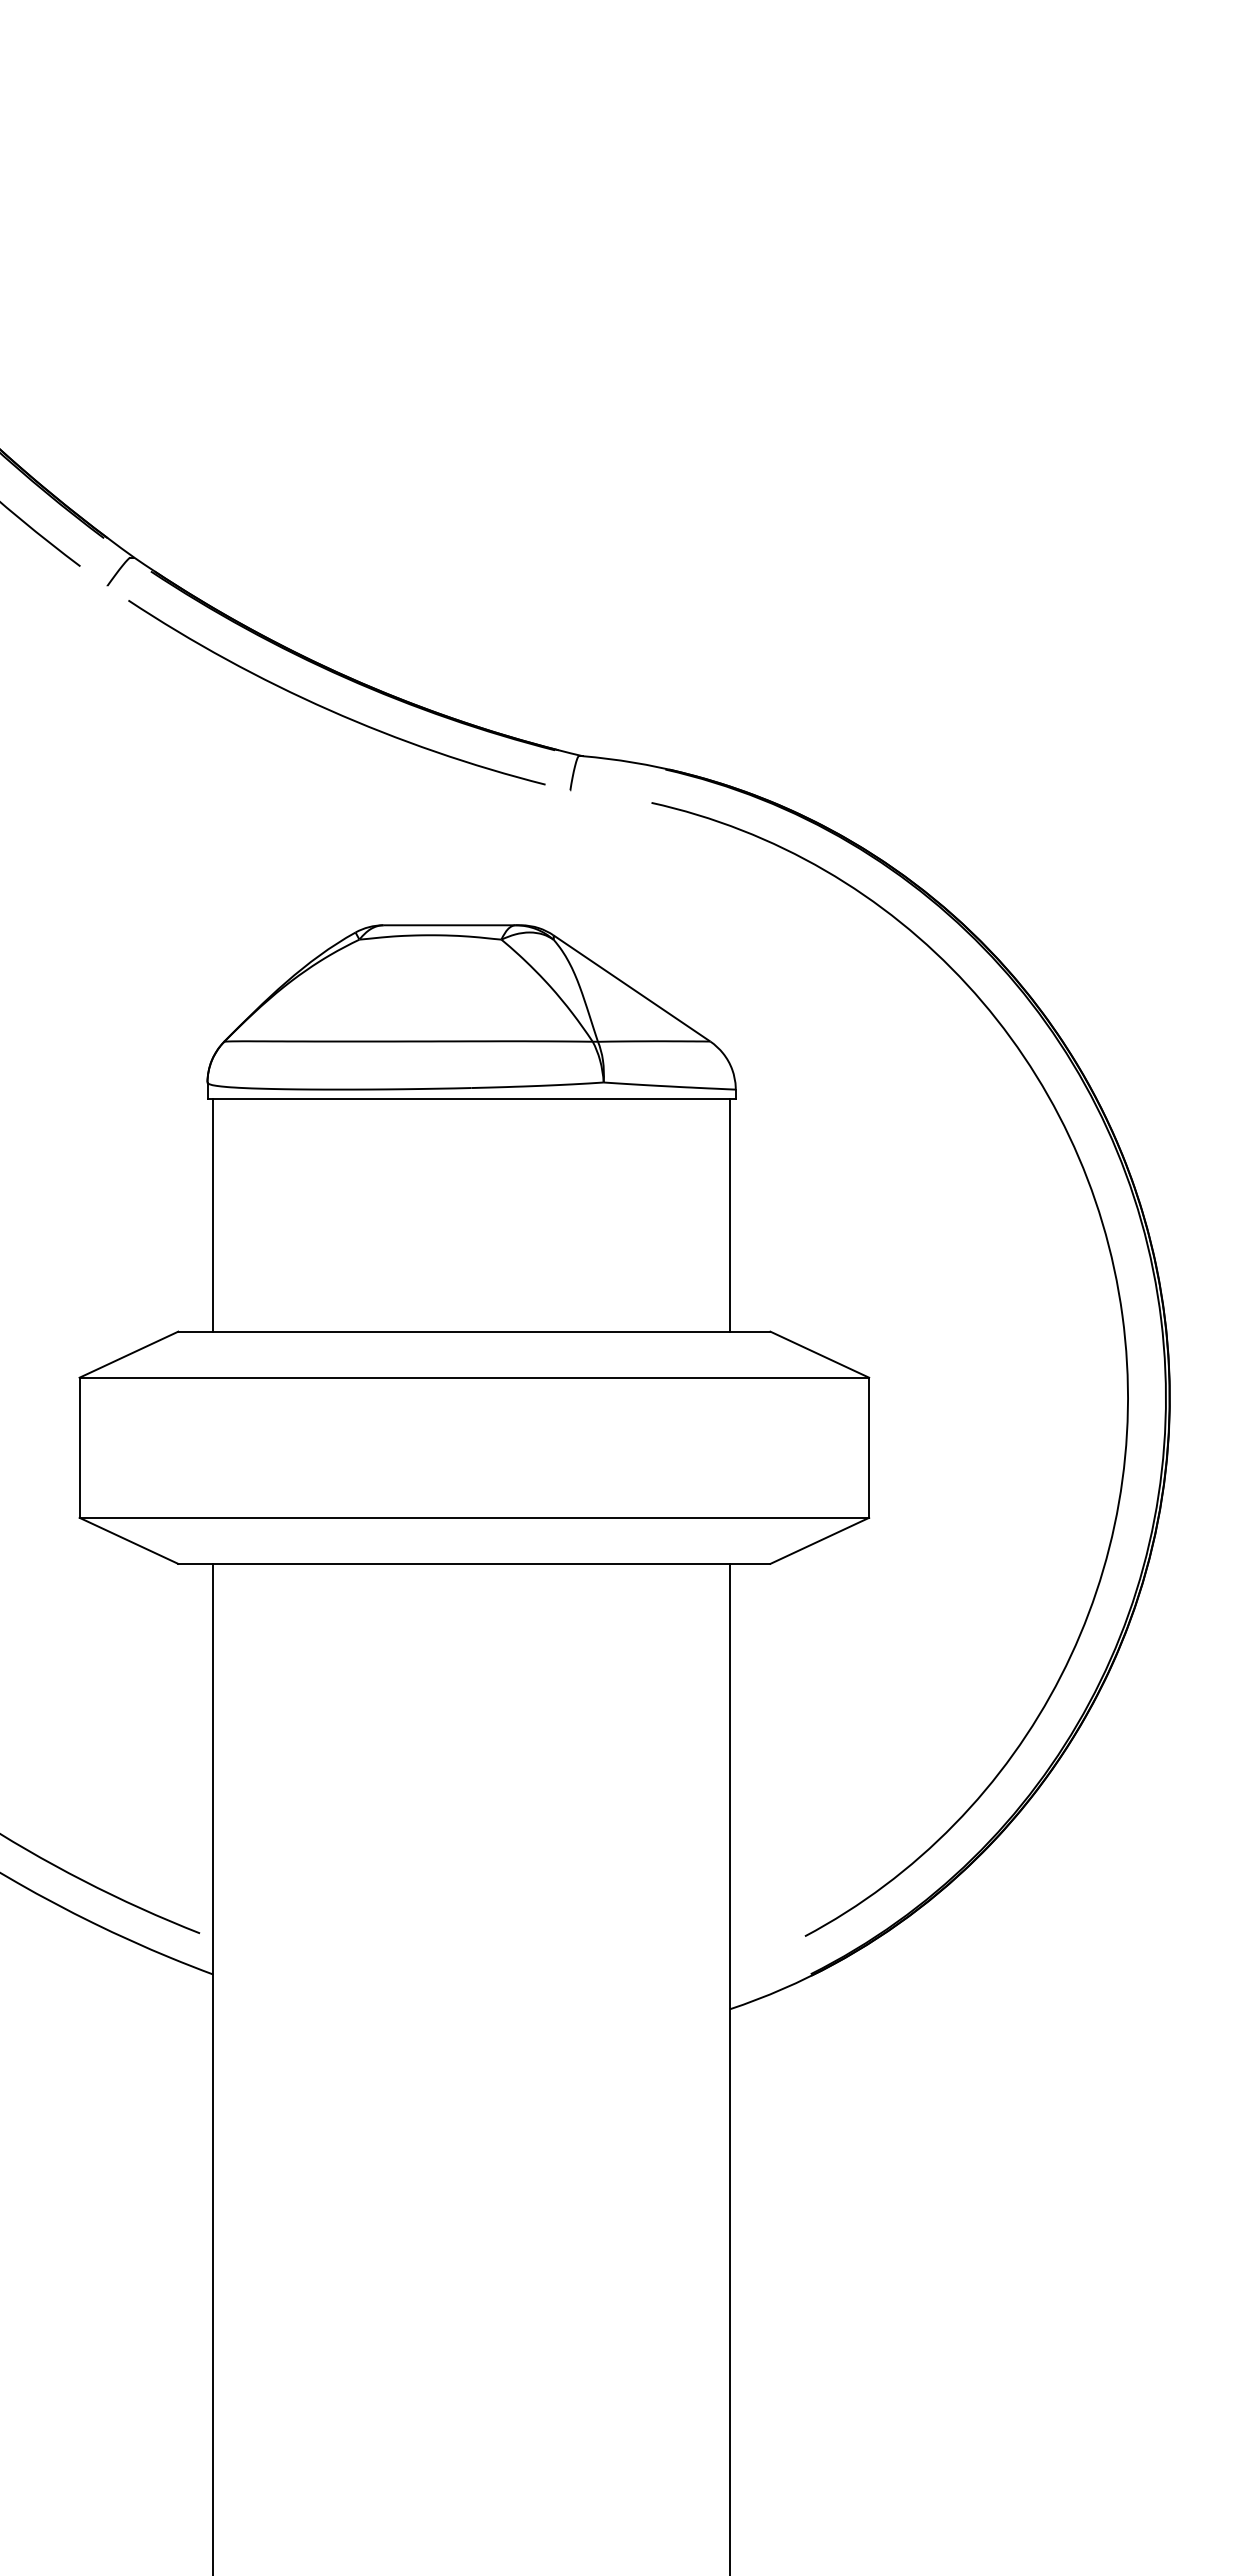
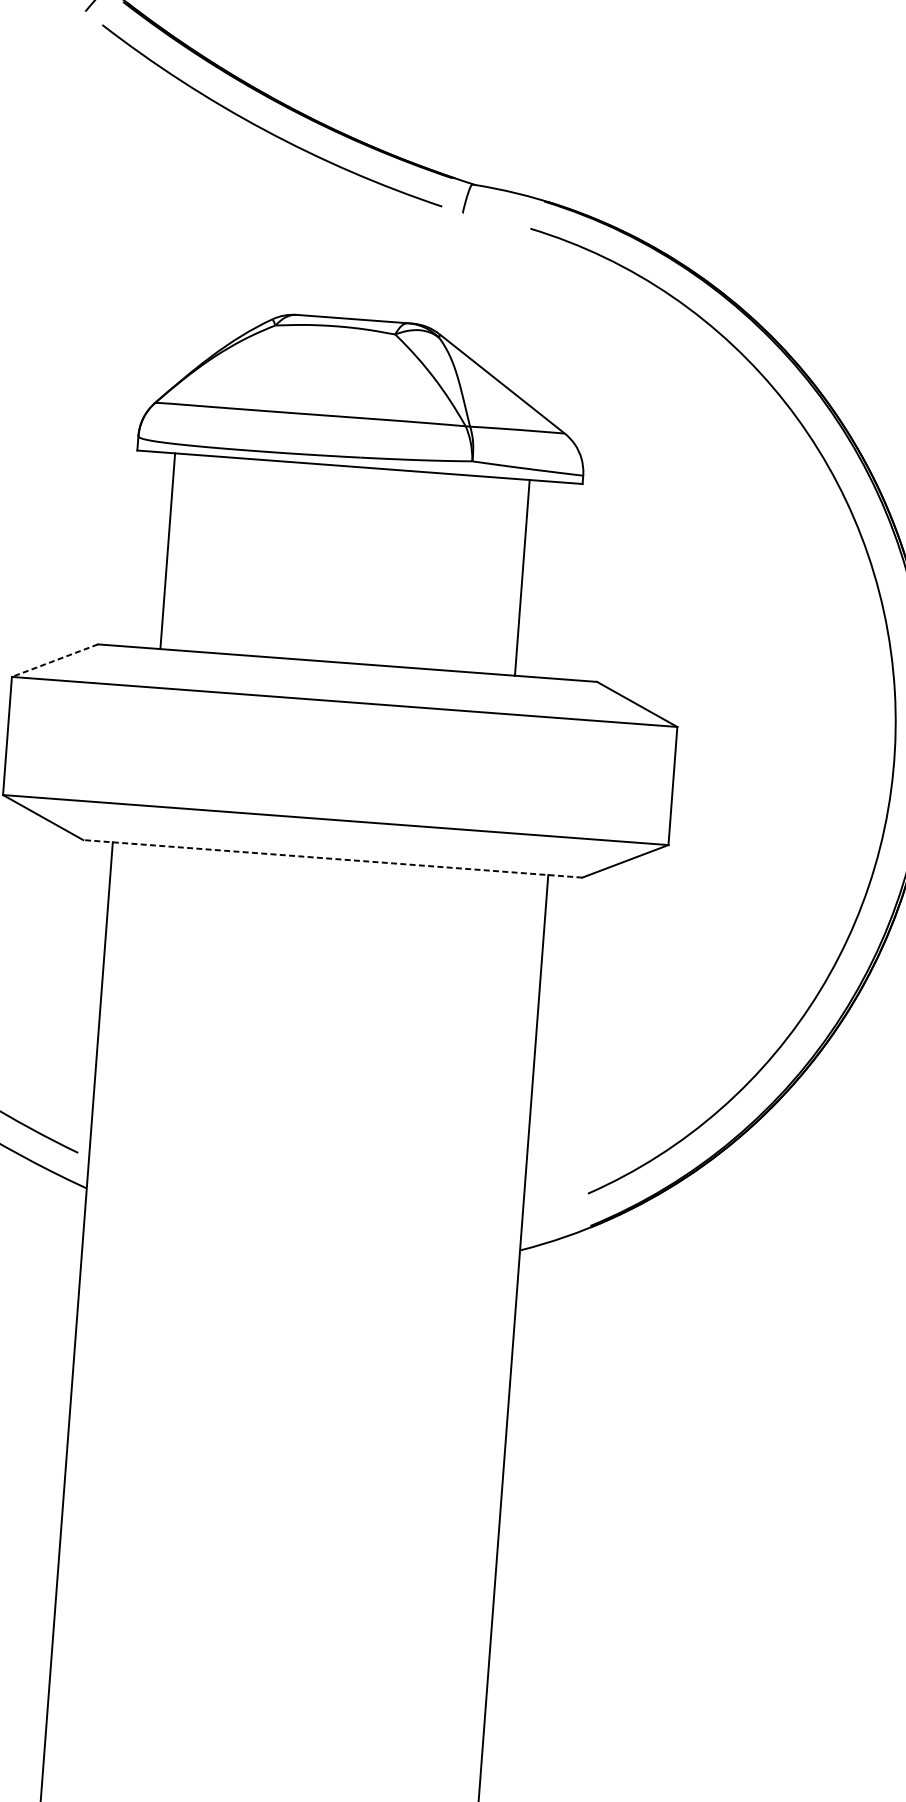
line: (213, 1215) -> (167, 551), moved
line: (729, 1215) -> (521, 577), moved
line: (128, 1354) -> (54, 660), solid -> dashed
line: (473, 1563) -> (332, 858), solid -> dashed

